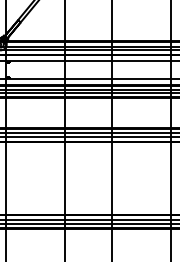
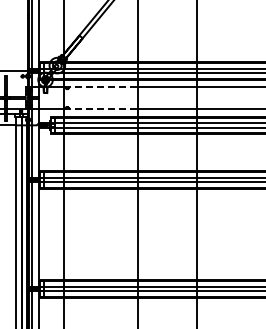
line: (35, 61) -> (101, 87), solid -> dashed
line: (35, 79) -> (101, 109), solid -> dashed

